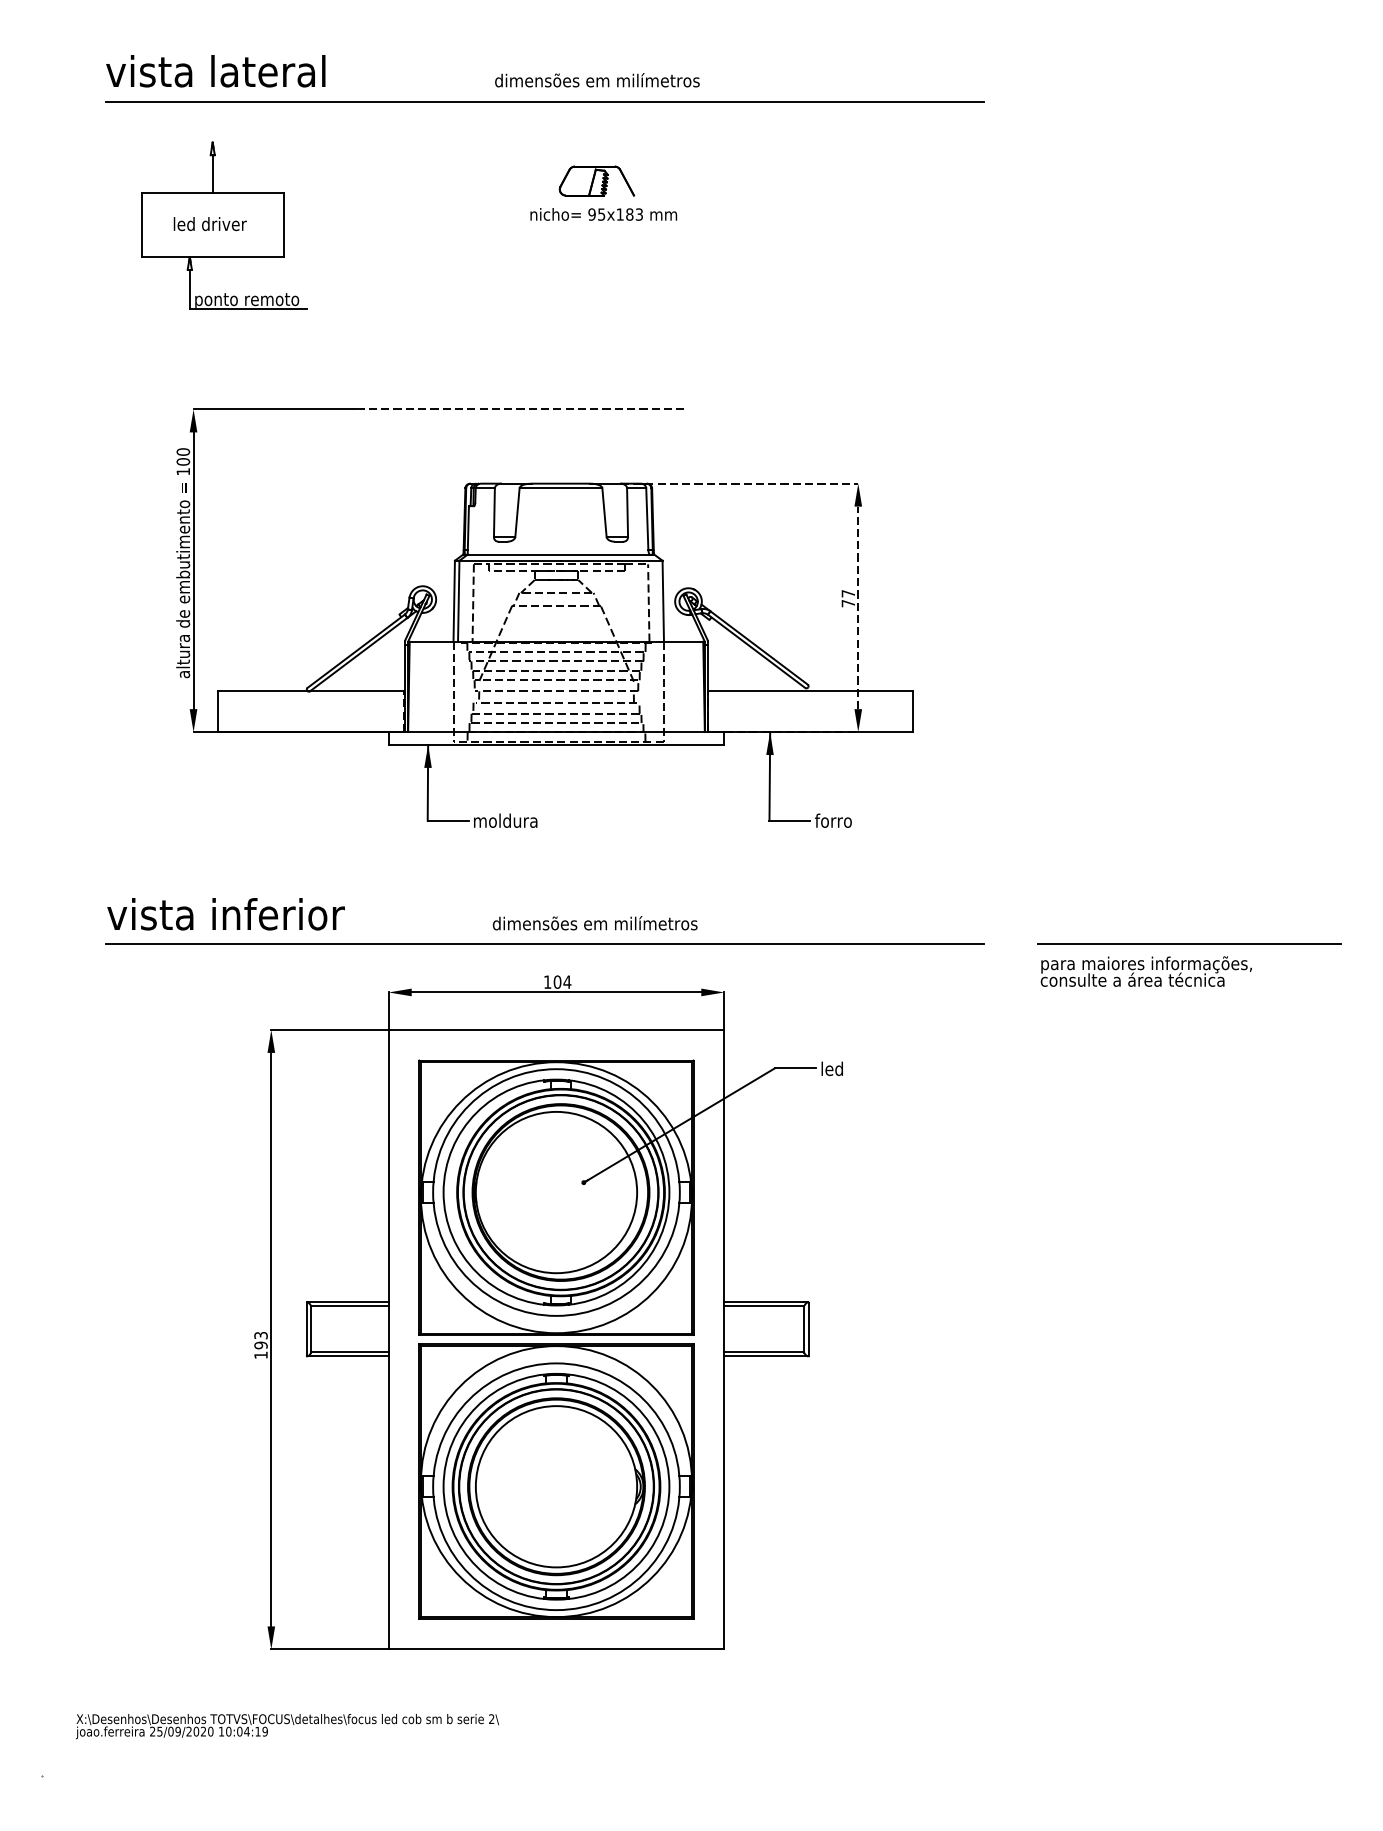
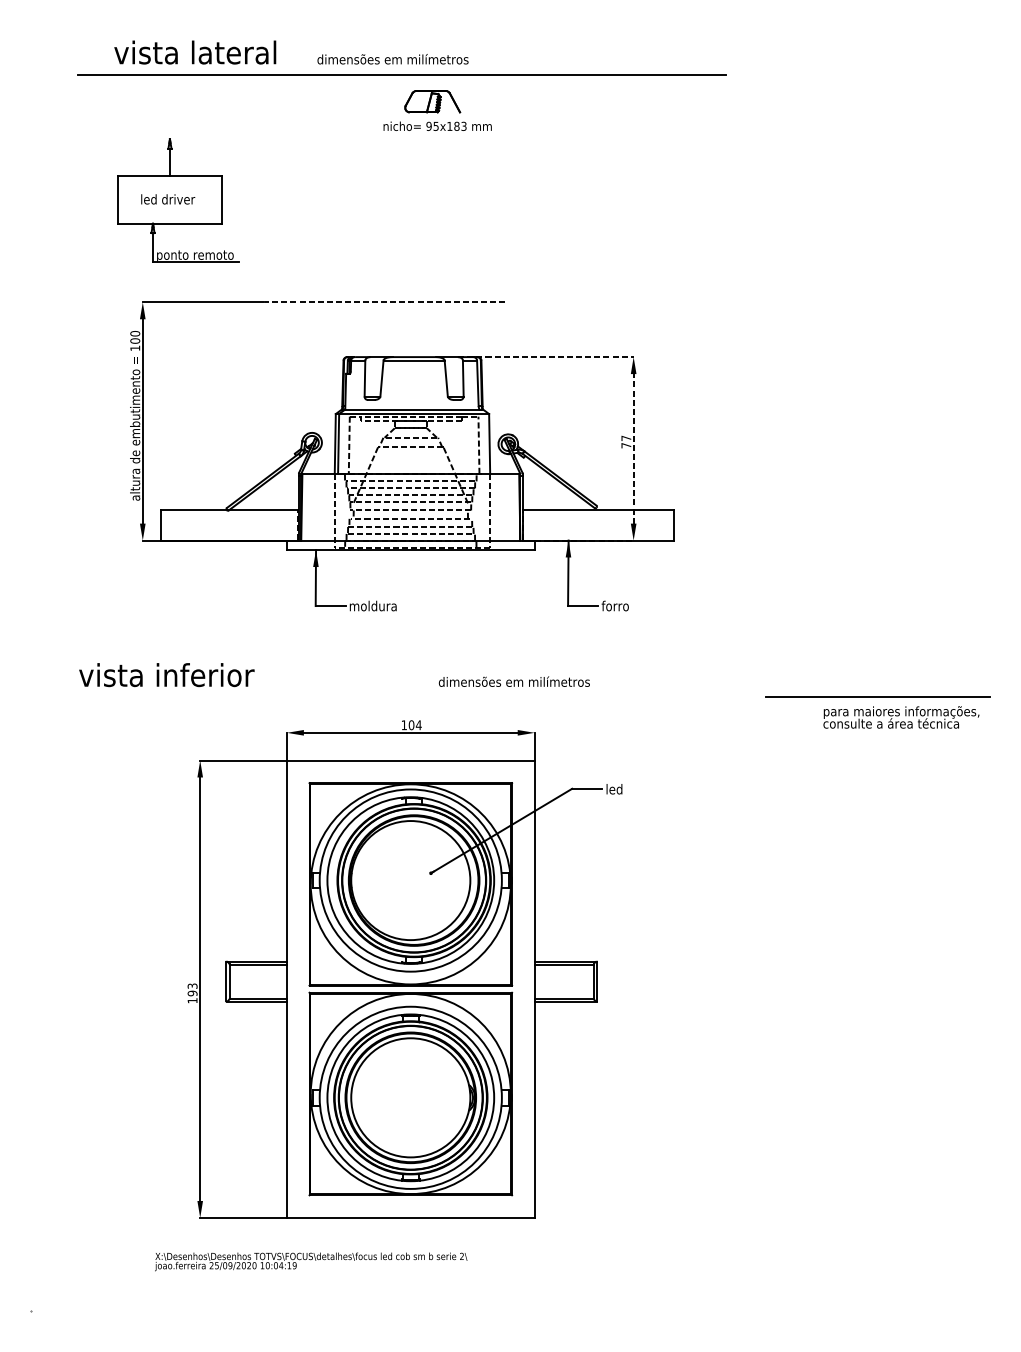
text: (216, 71) -> (195, 52), moved
text: (596, 80) -> (392, 59), moved
part: (603, 193) -> (437, 110), moved
part: (224, 225) -> (178, 200), moved
text: (593, 922) -> (513, 681), moved
line: (545, 943) -> (402, 696), removed
text: (1146, 971) -> (901, 717), moved
text: (287, 1725) -> (311, 1261), moved

